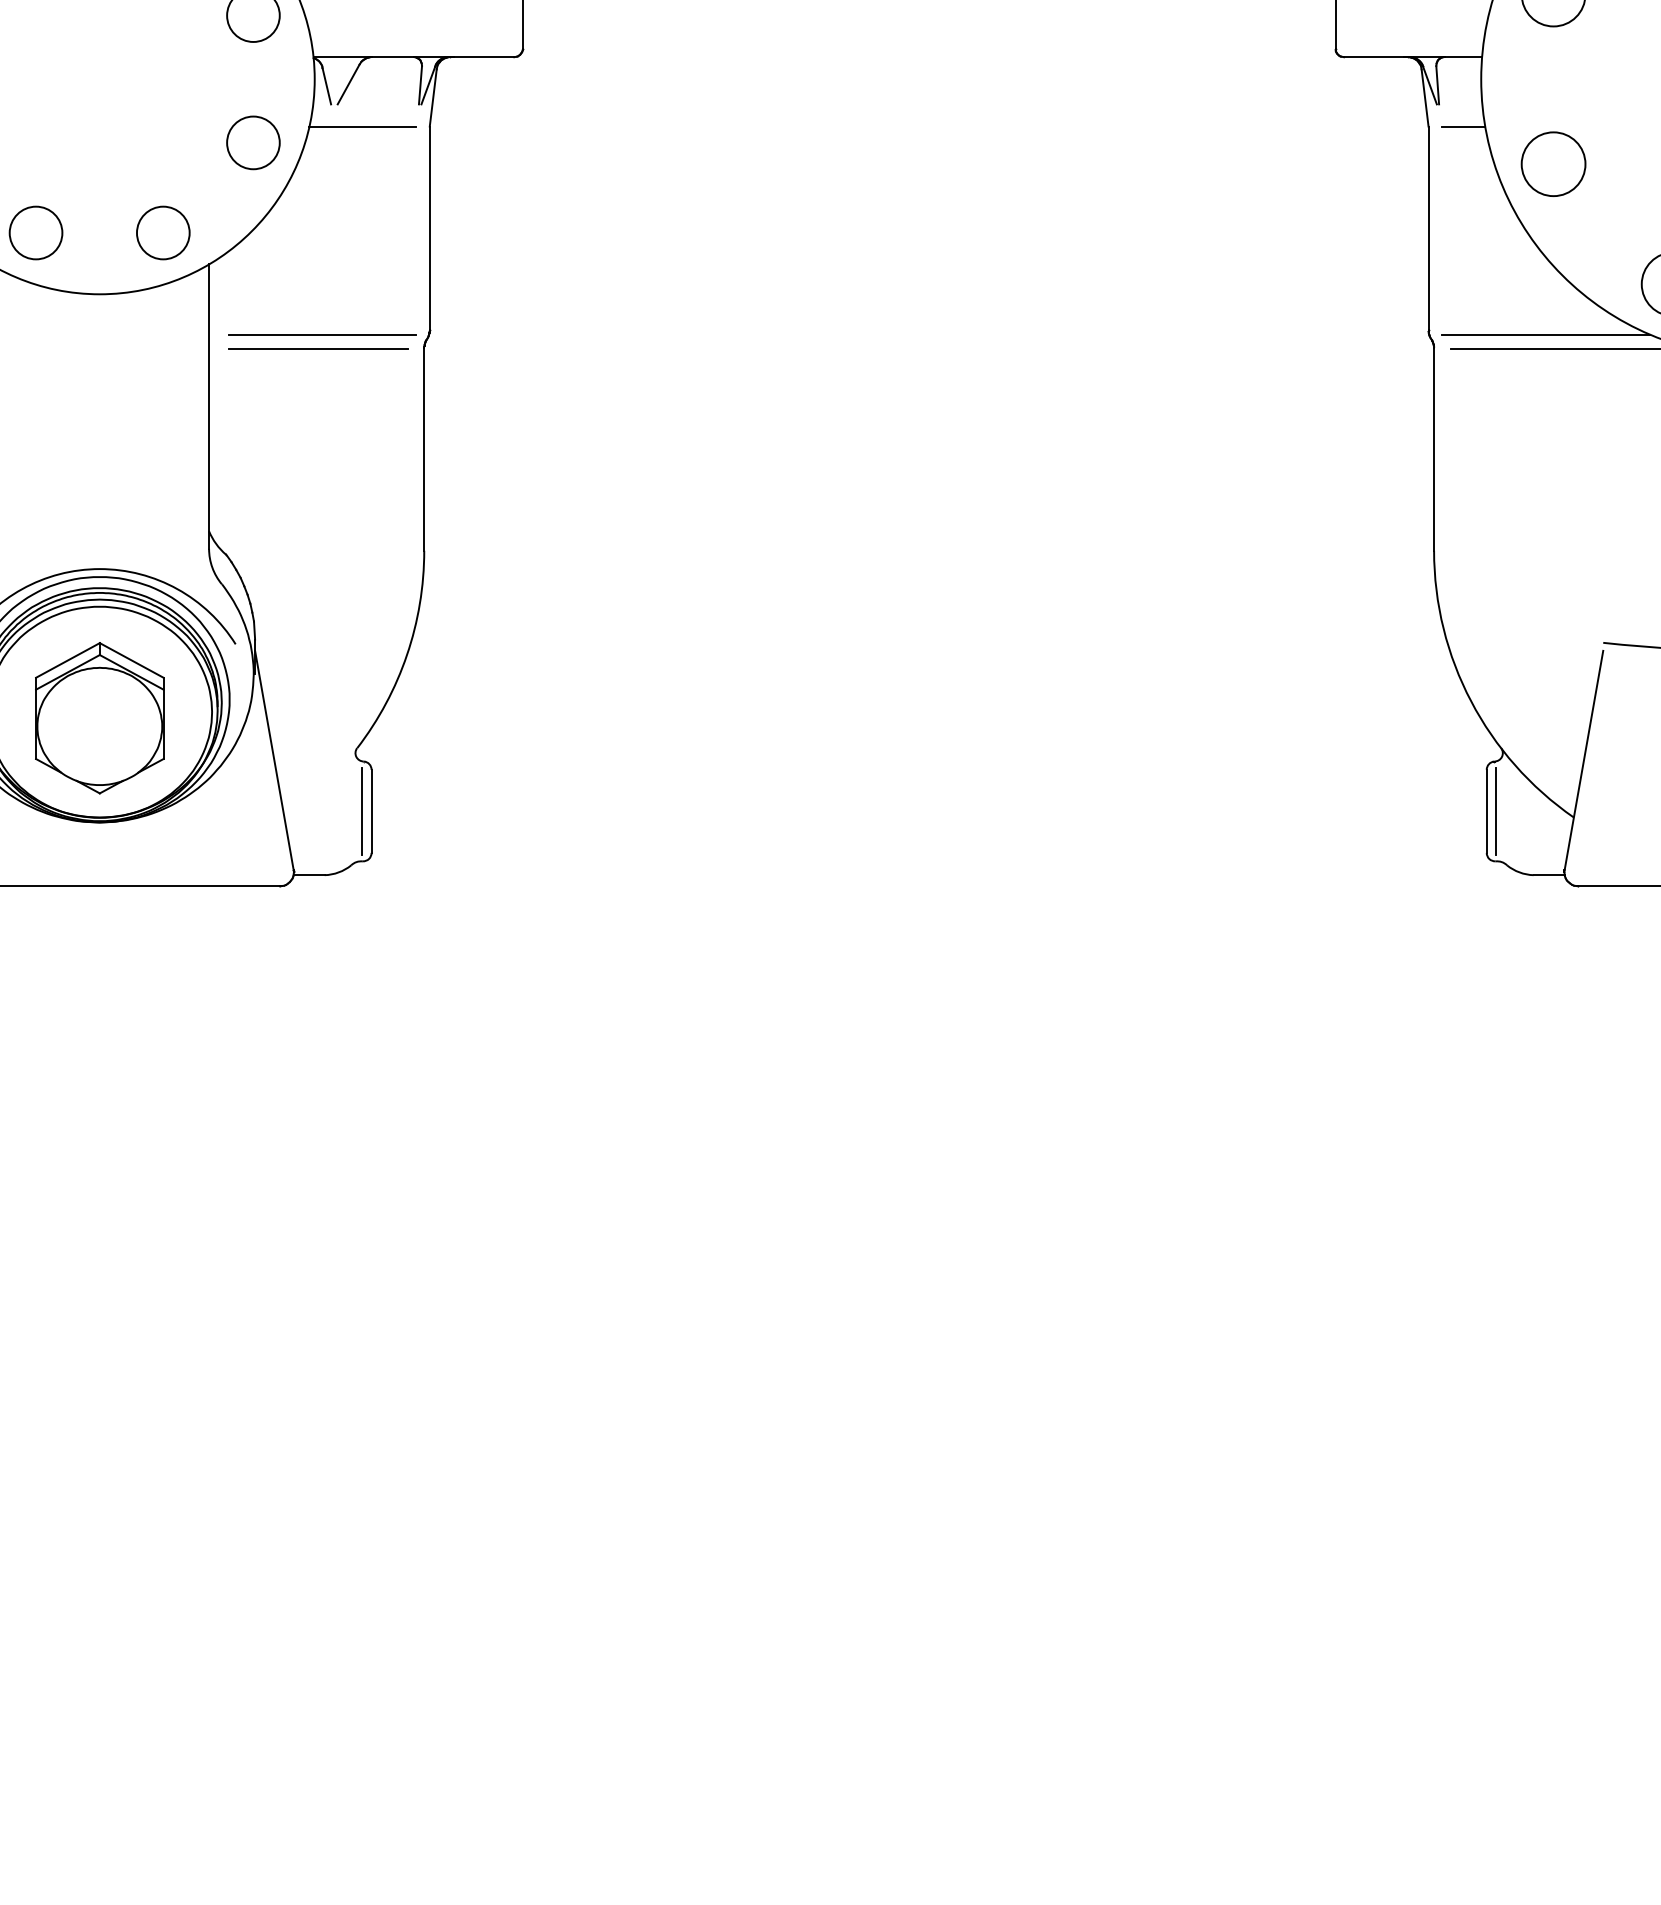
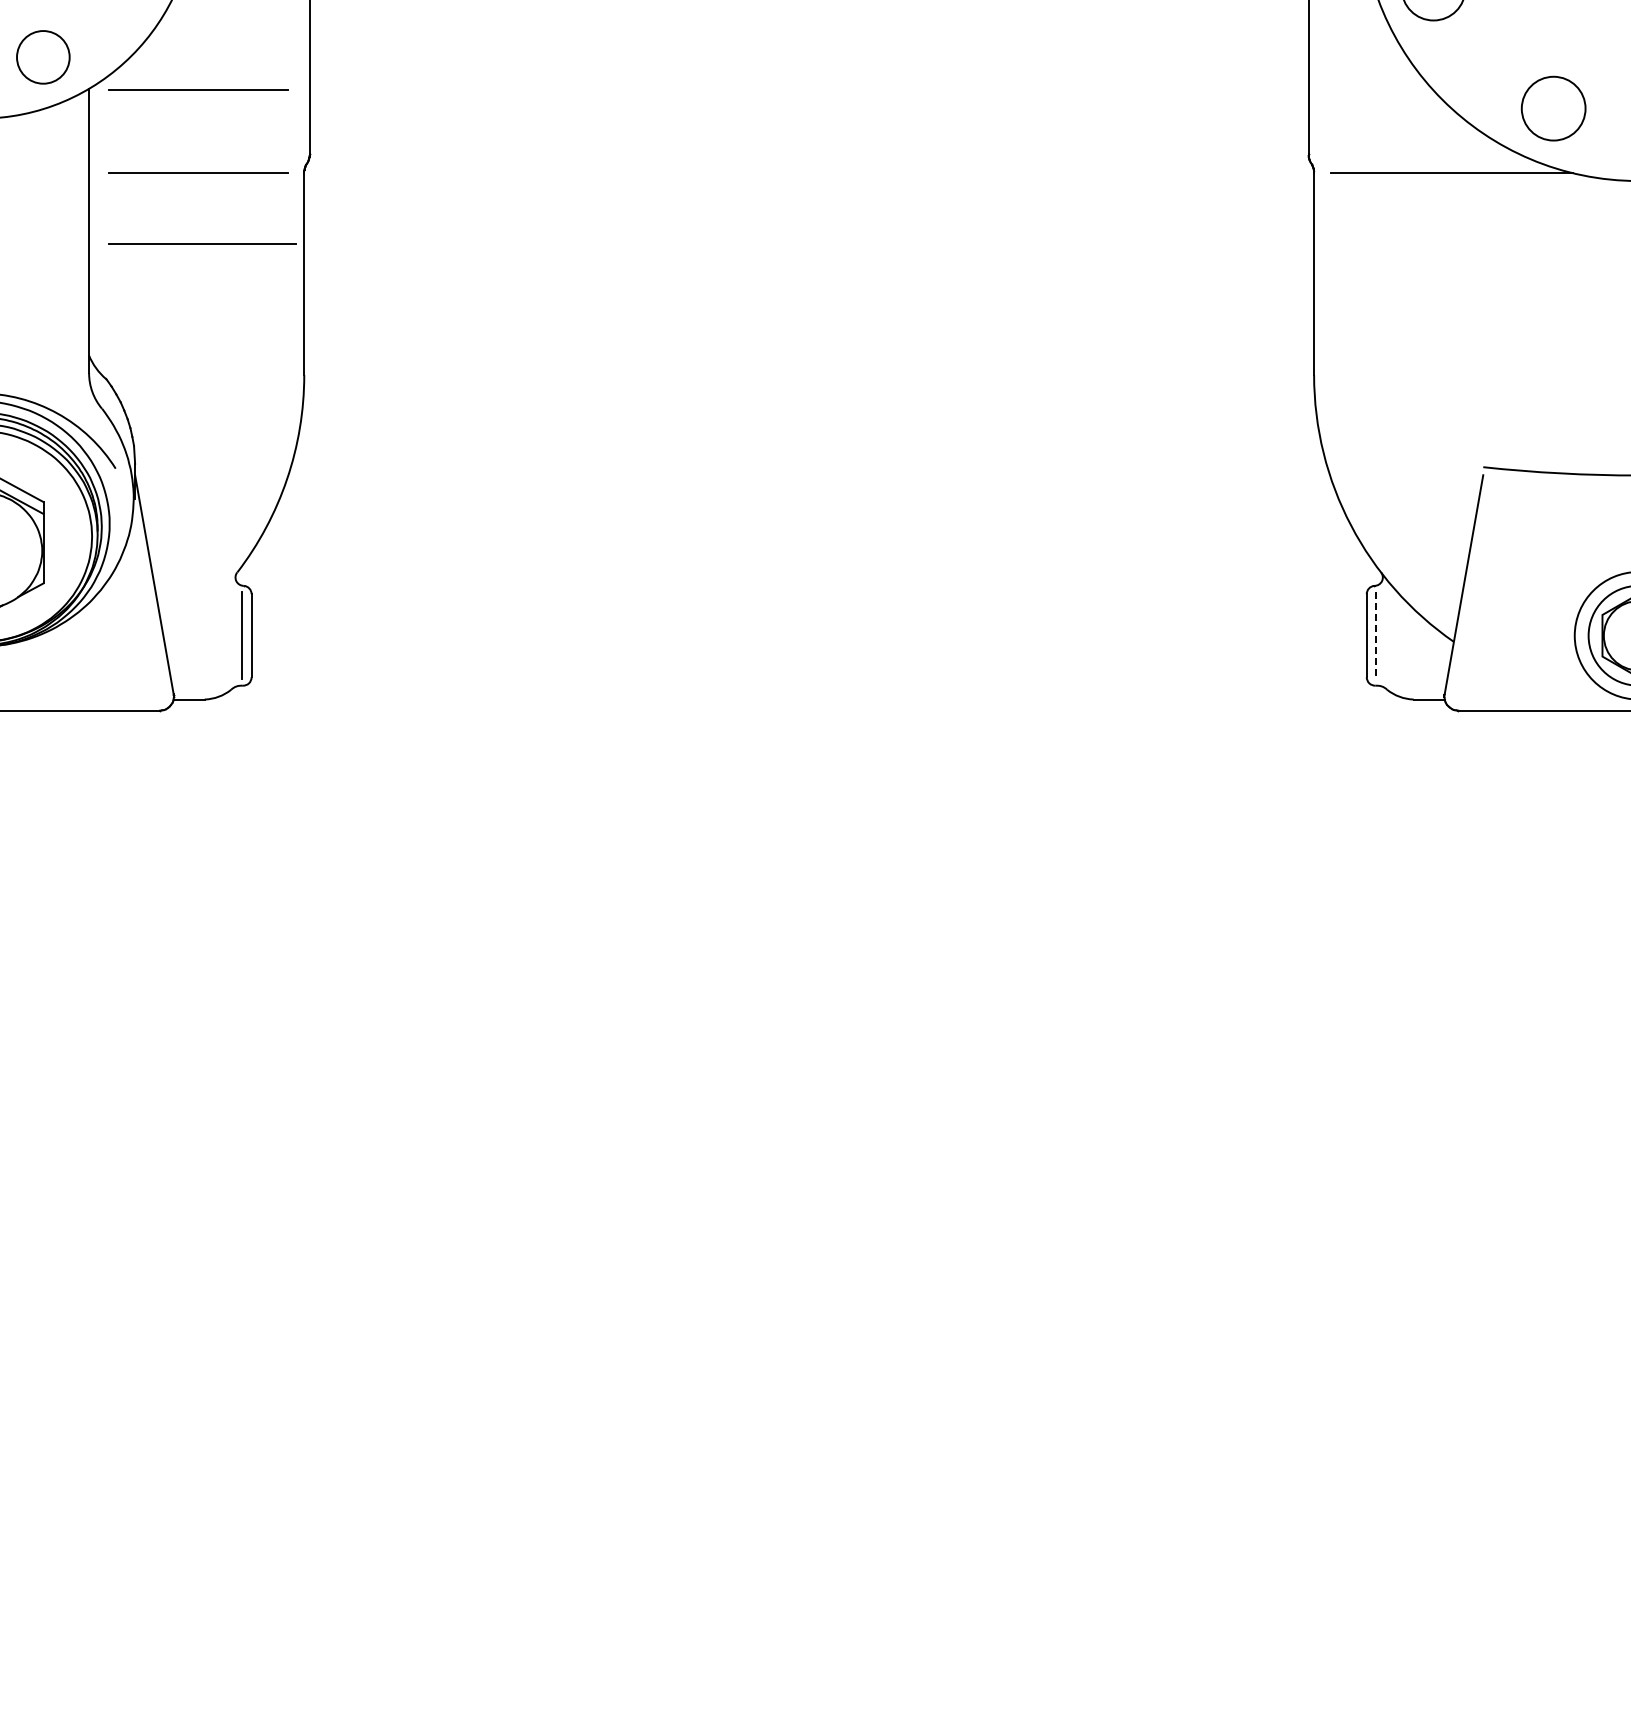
line: (318, 265) -> (198, 89), added
line: (322, 334) -> (202, 243), moved
line: (1545, 334) -> (1425, 158), removed
line: (1495, 811) -> (1375, 635), solid -> dashed

